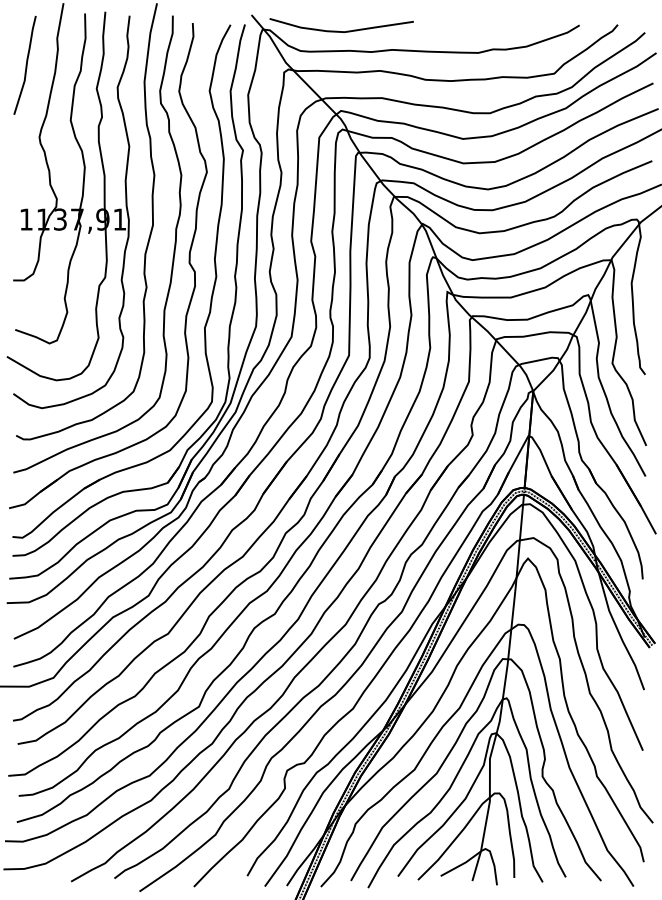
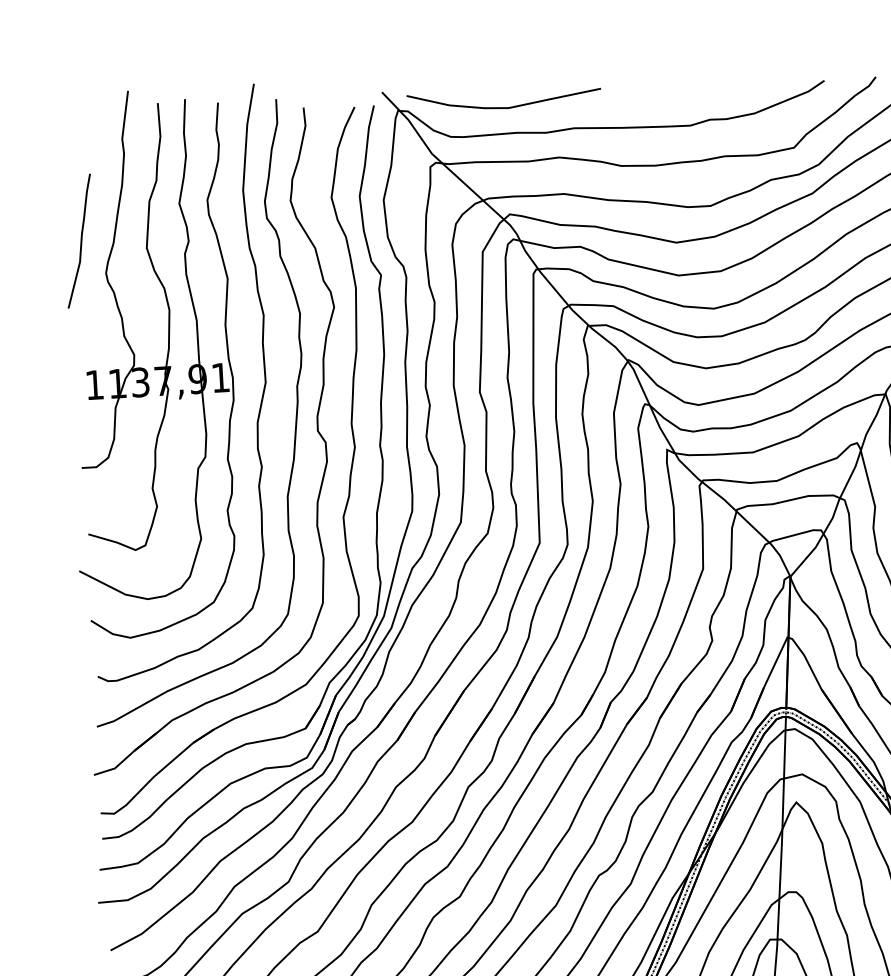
curve: (25, 64) -> (79, 239), moved

